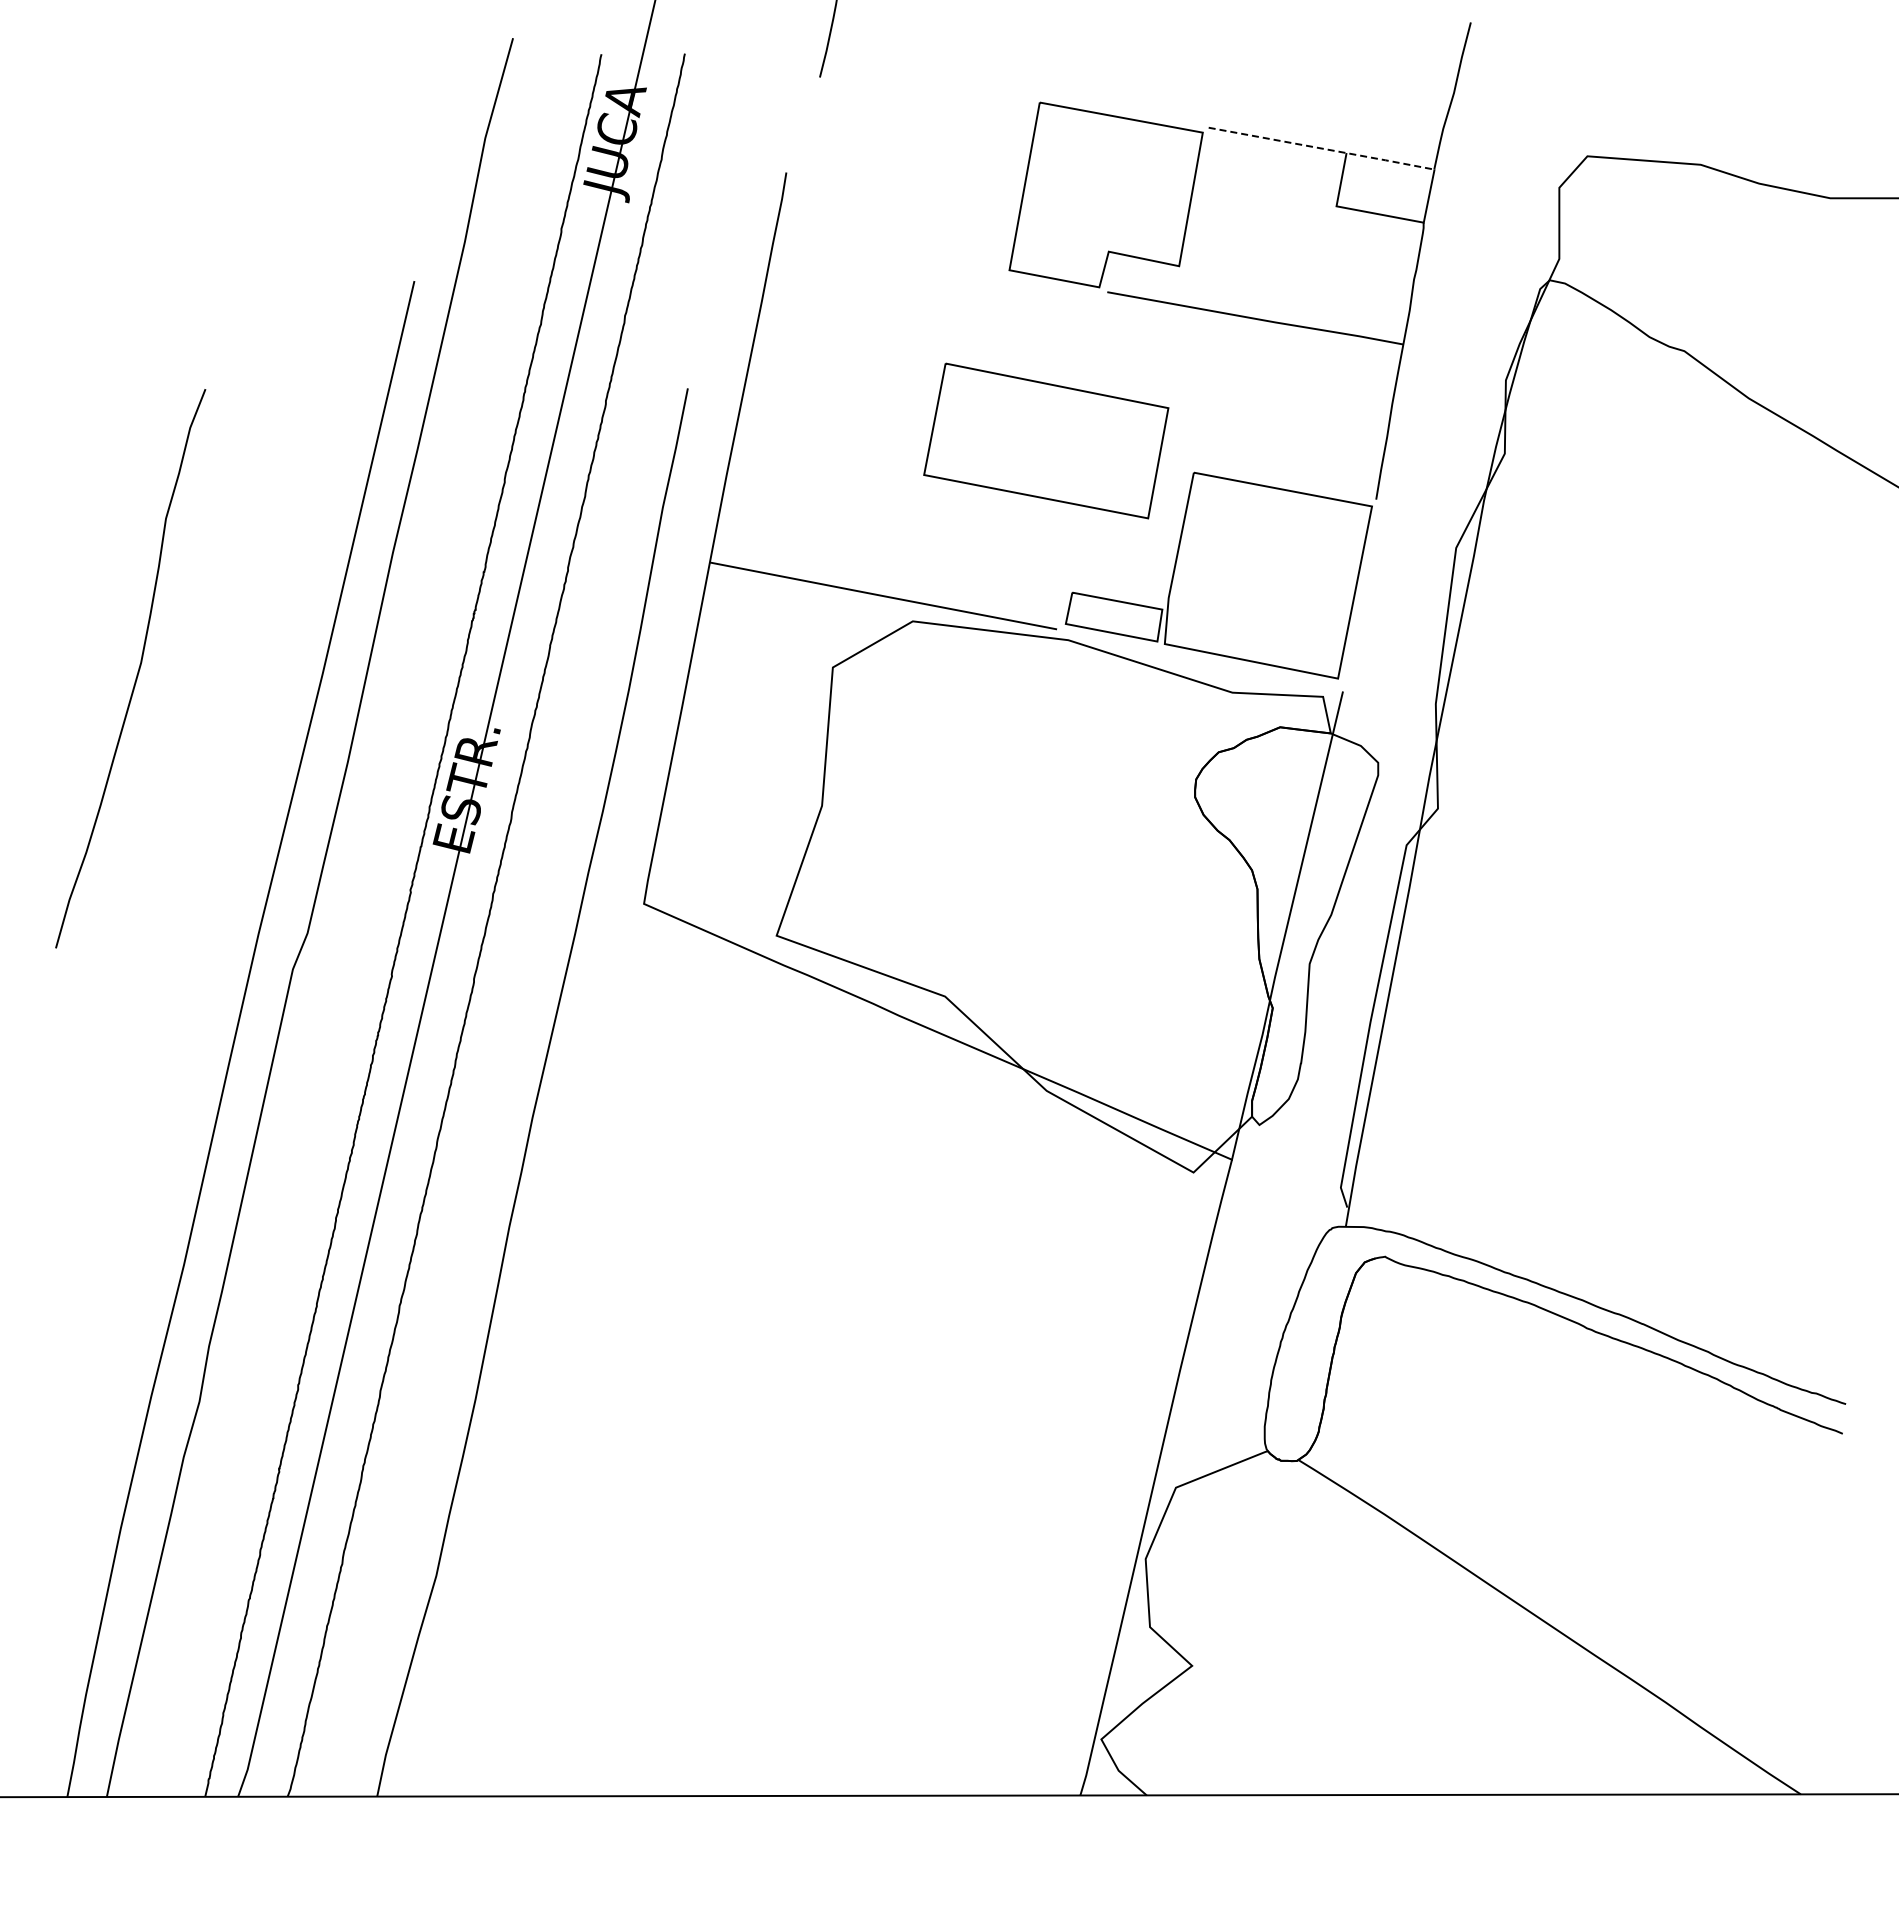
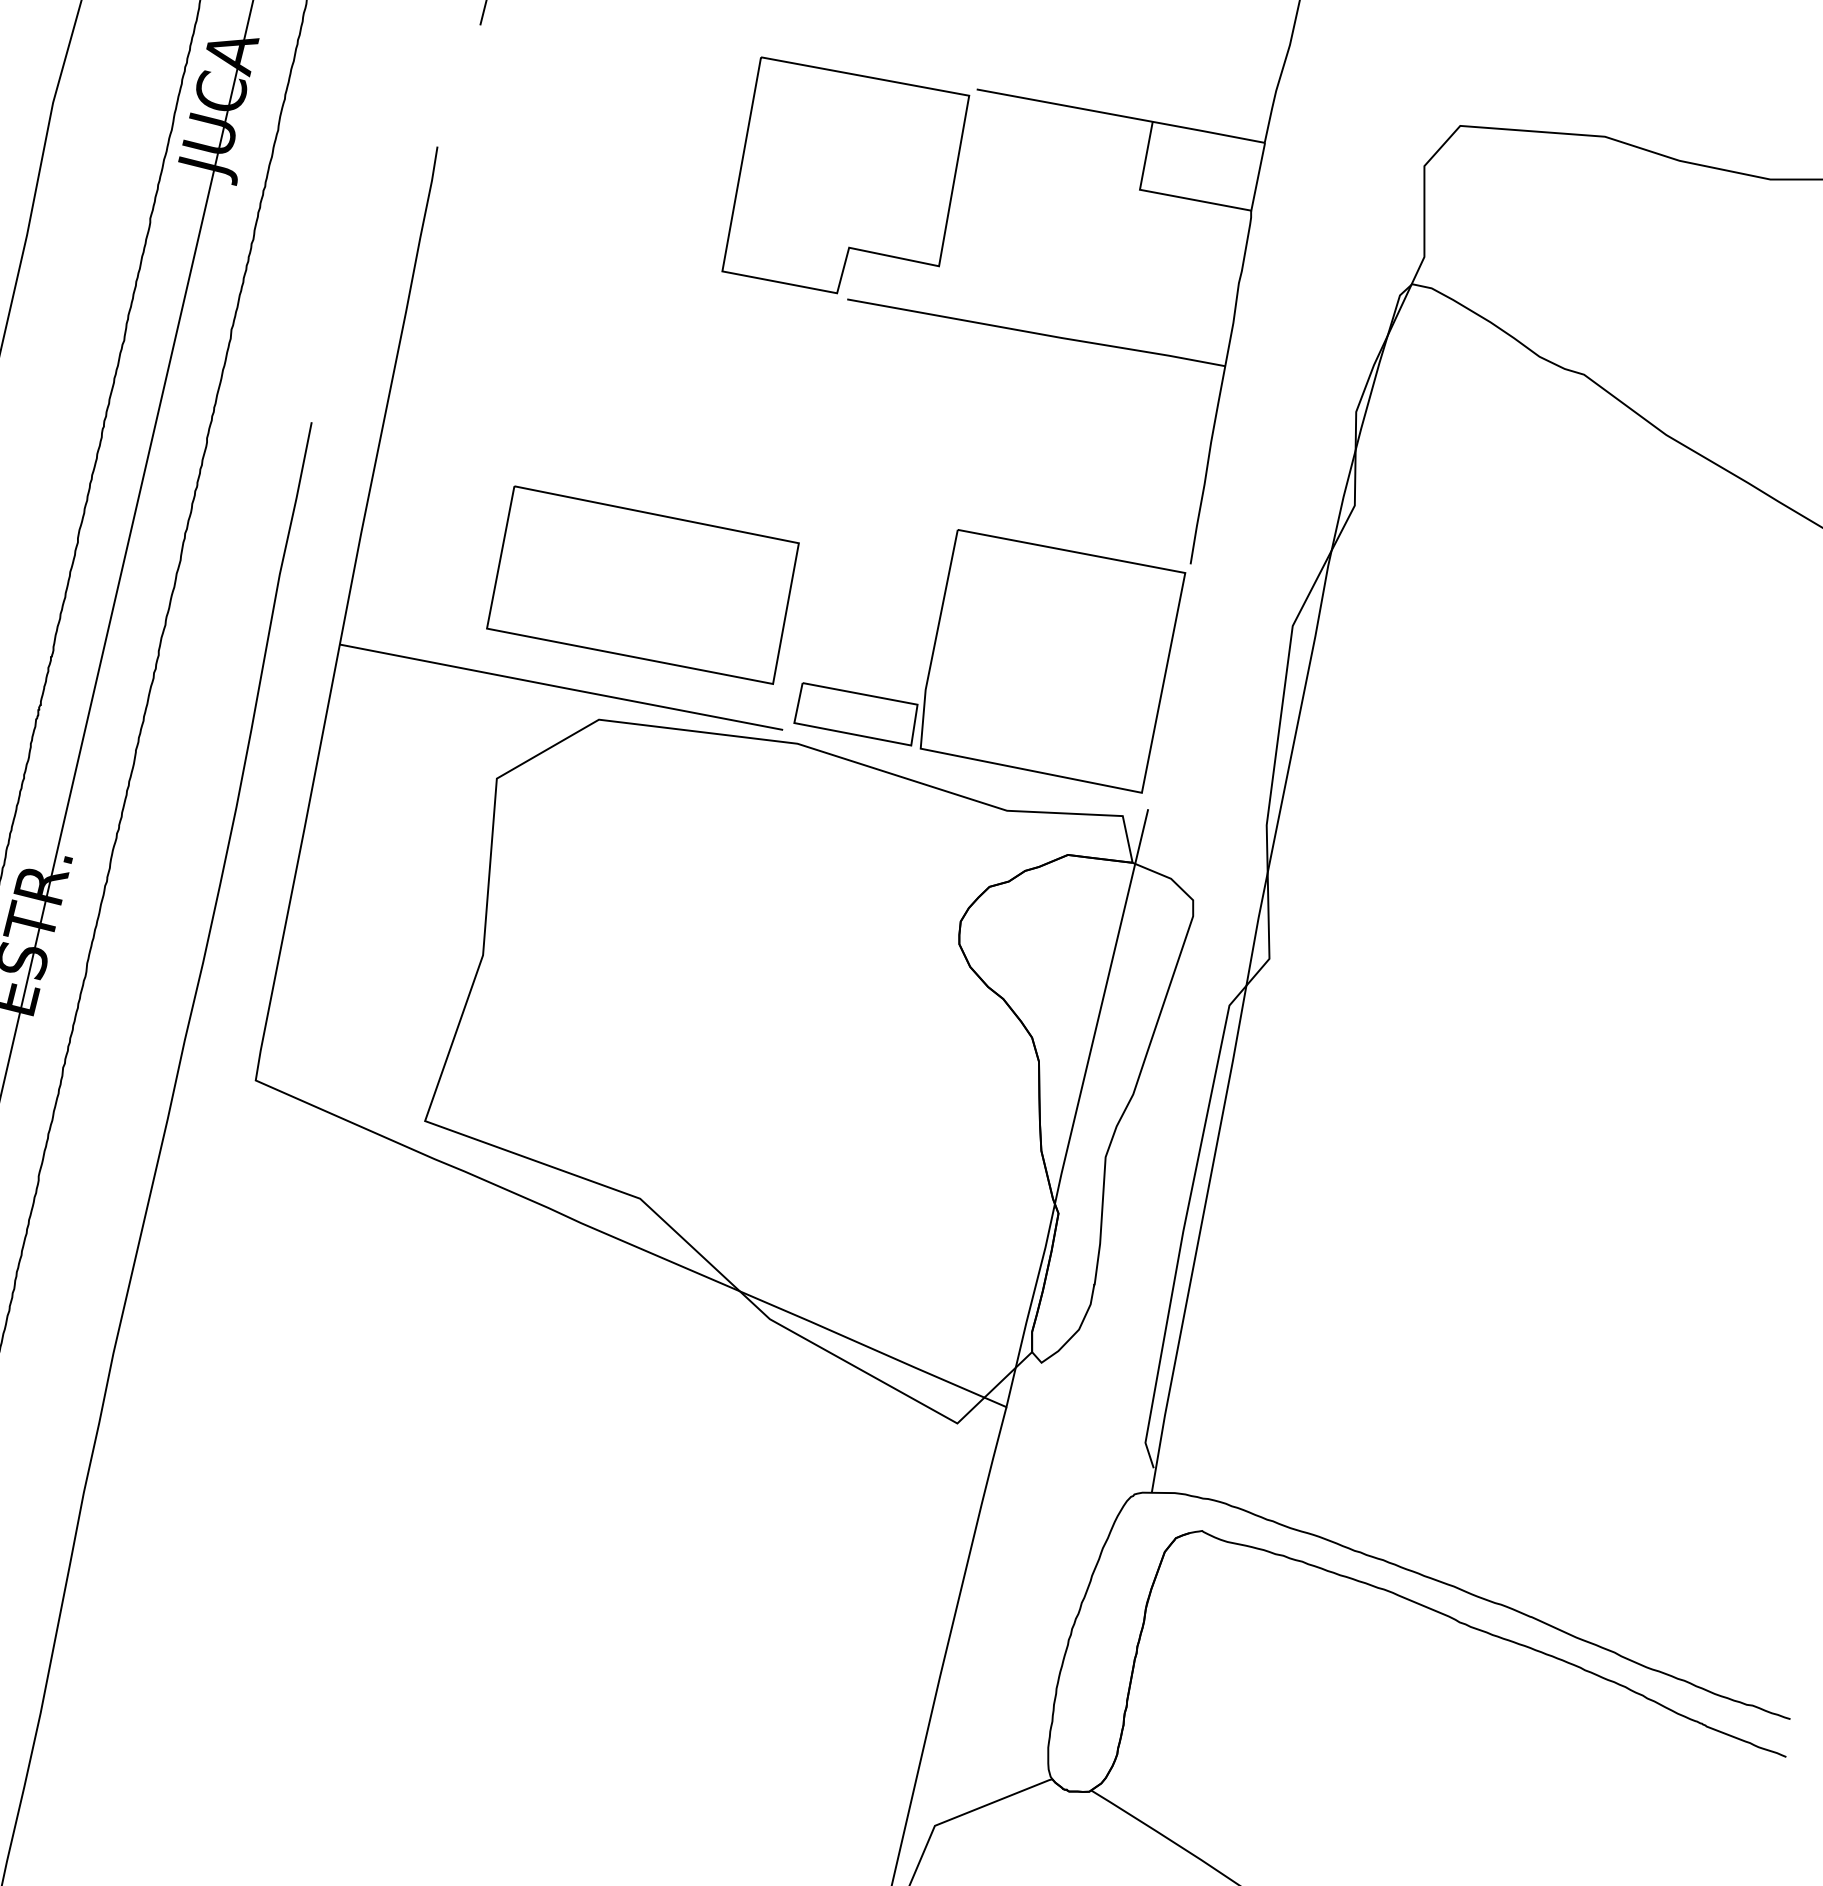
line: (1322, 148) -> (1122, 115), dashed -> solid
part: (1046, 440) -> (643, 584), moved

